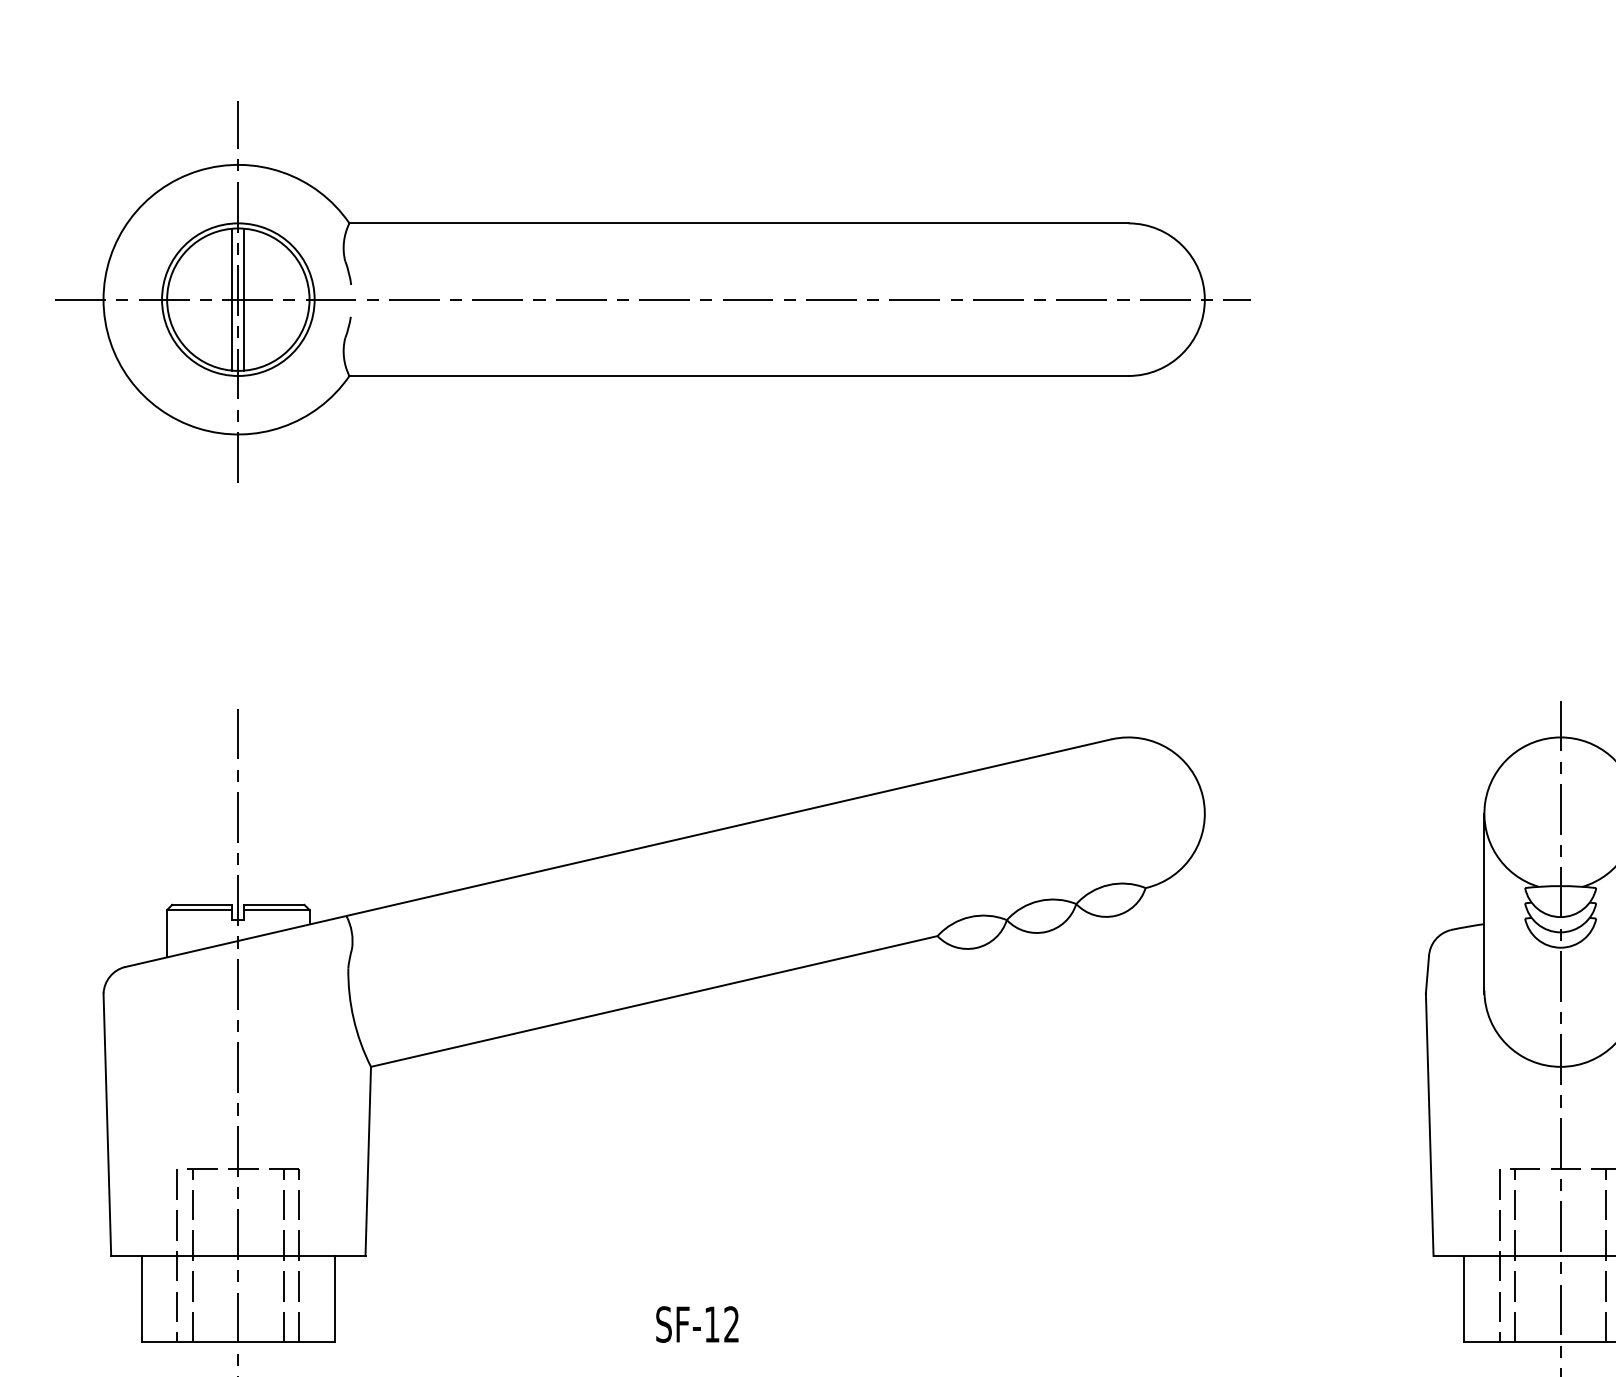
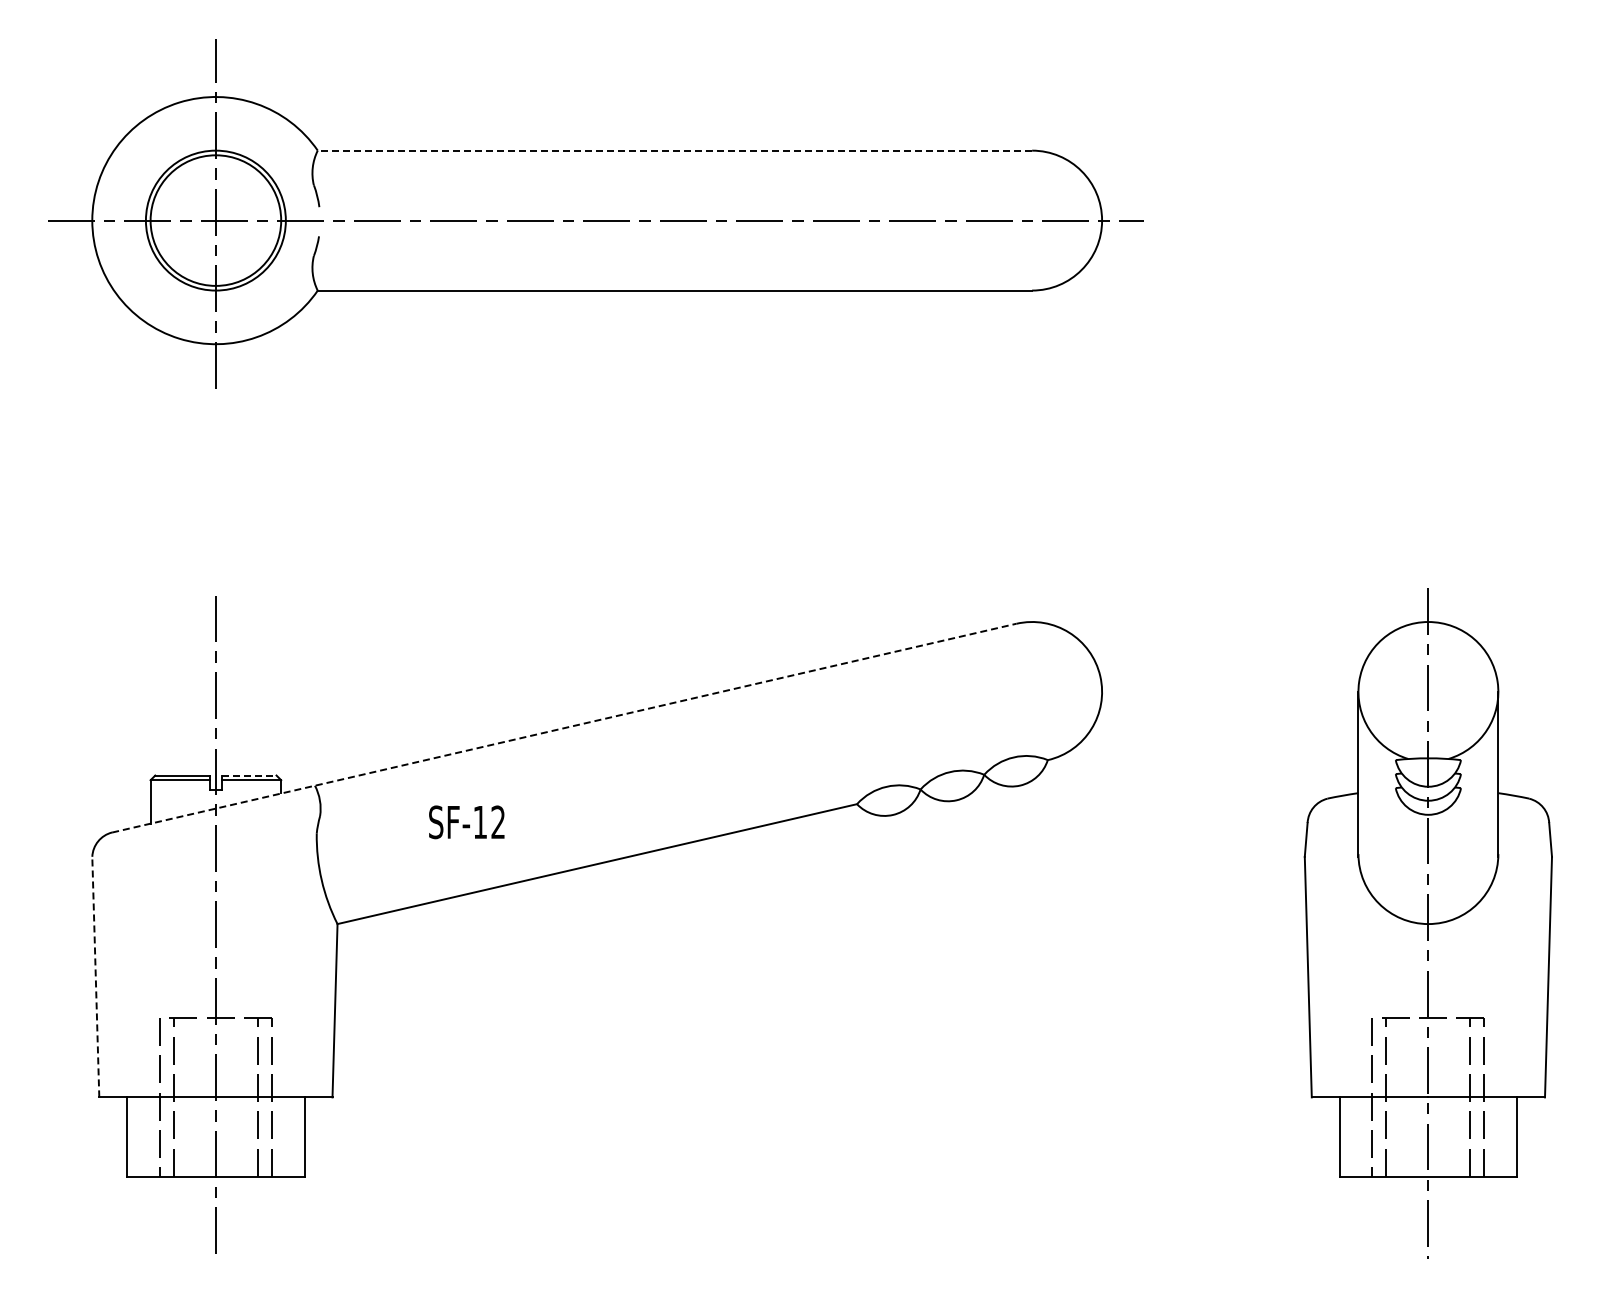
line: (738, 223) -> (674, 150), solid -> dashed
line: (232, 299) -> (210, 220), removed
line: (244, 299) -> (221, 220), removed
line: (618, 853) -> (564, 728), solid -> dashed
line: (274, 904) -> (249, 775), solid -> dashed
line: (107, 1124) -> (95, 976), solid -> dashed
text: (697, 1324) -> (466, 822), moved

